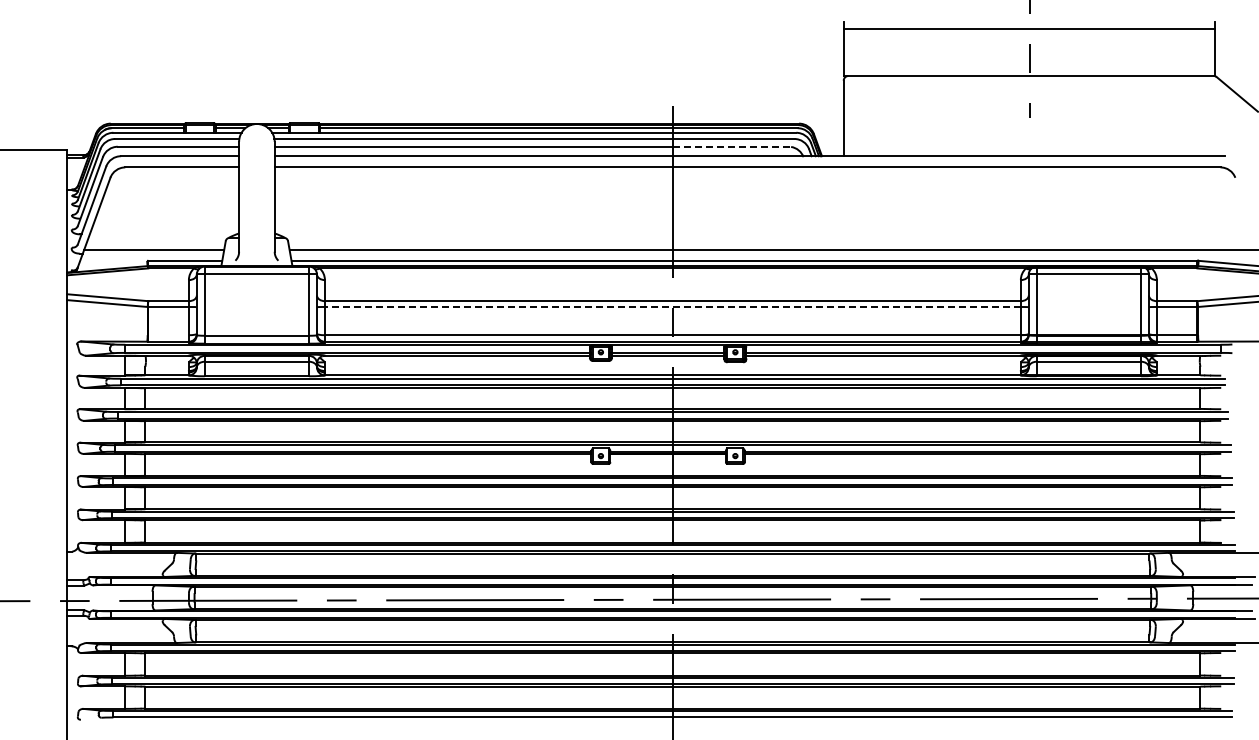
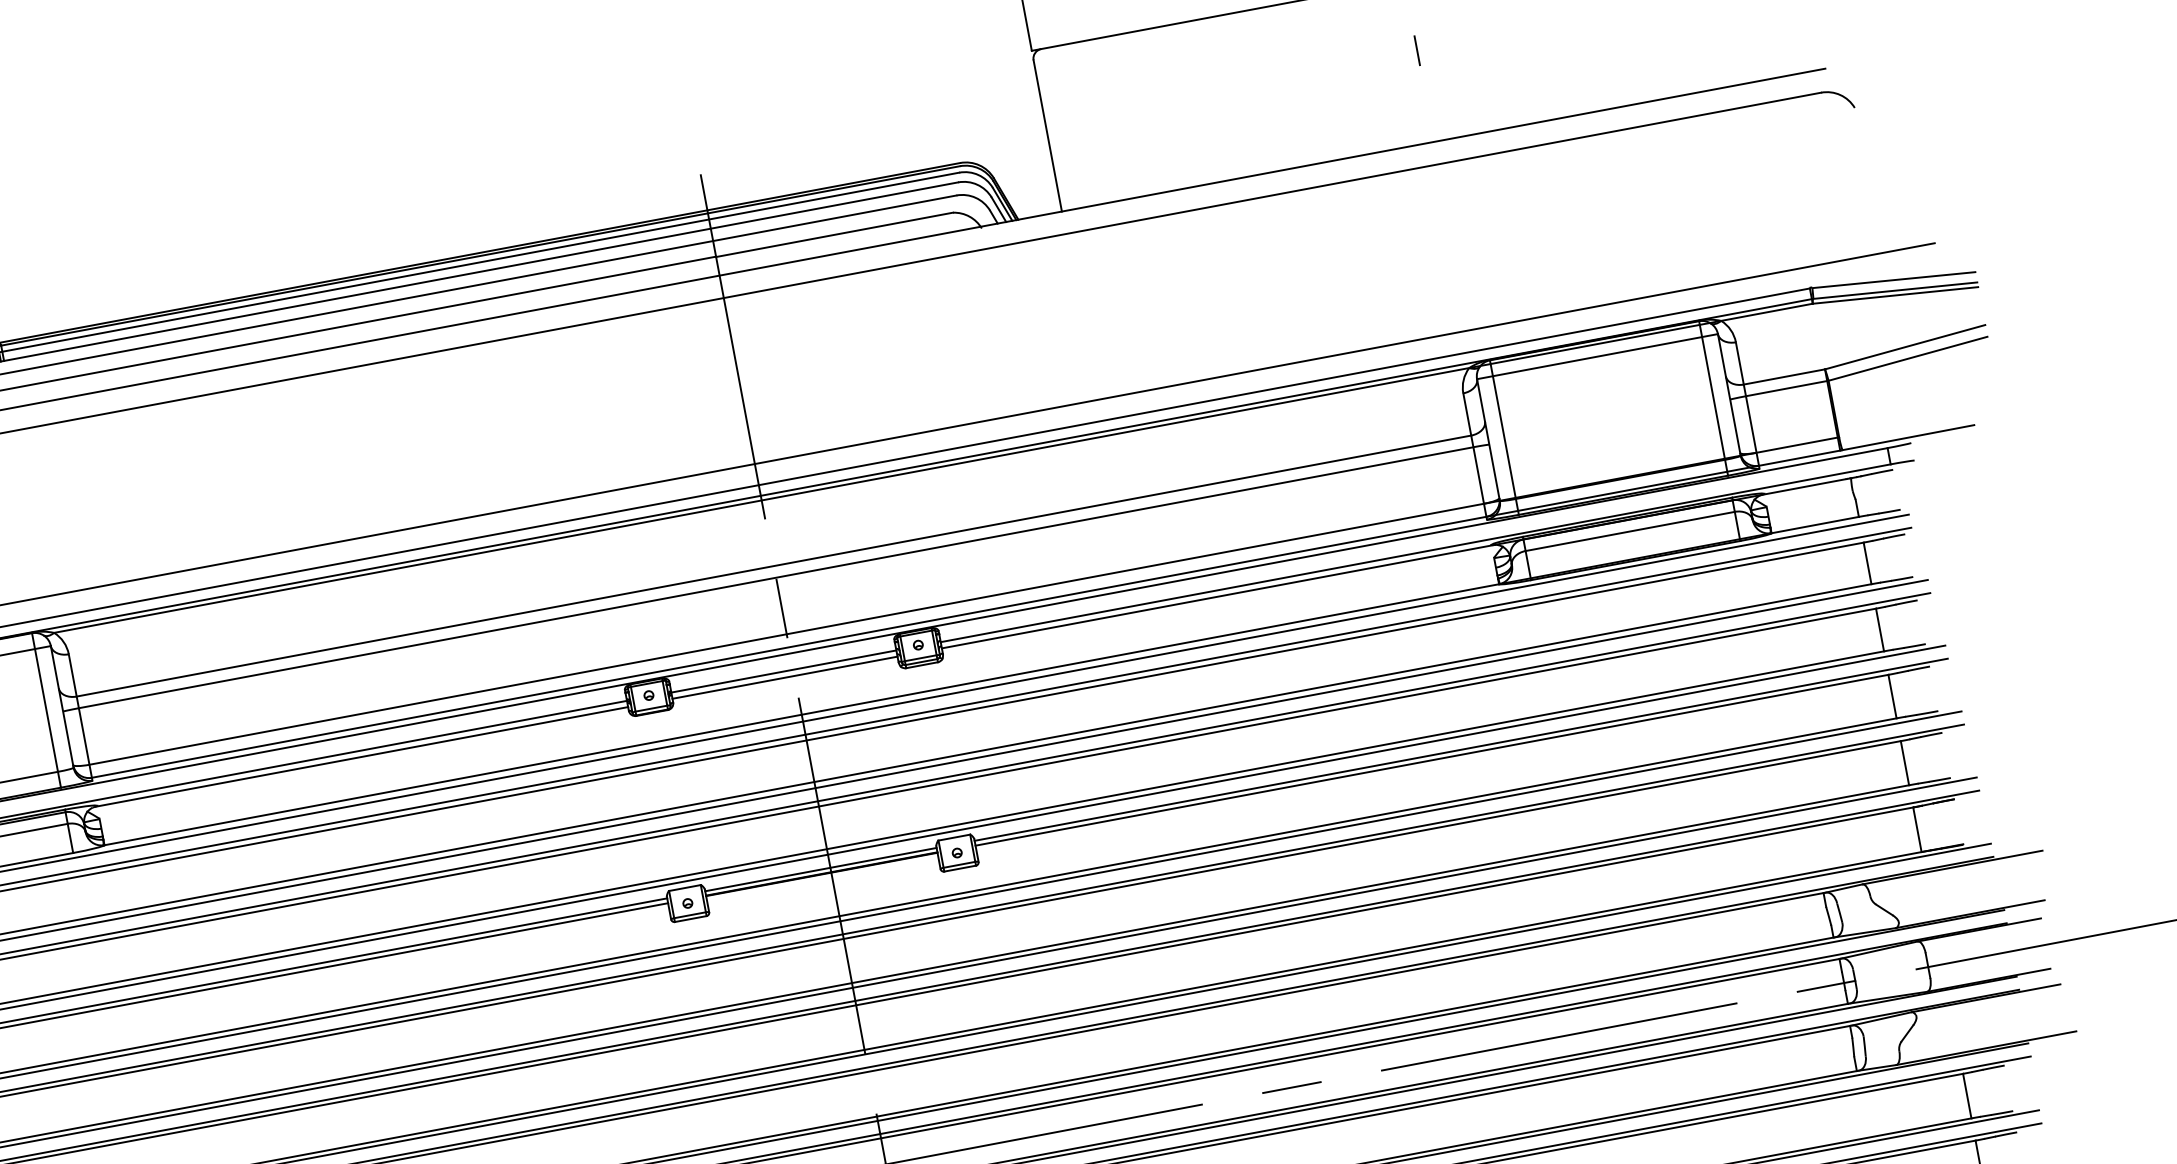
line: (732, 146) -> (835, 233), dashed -> solid
line: (672, 306) -> (775, 576), dashed -> solid

